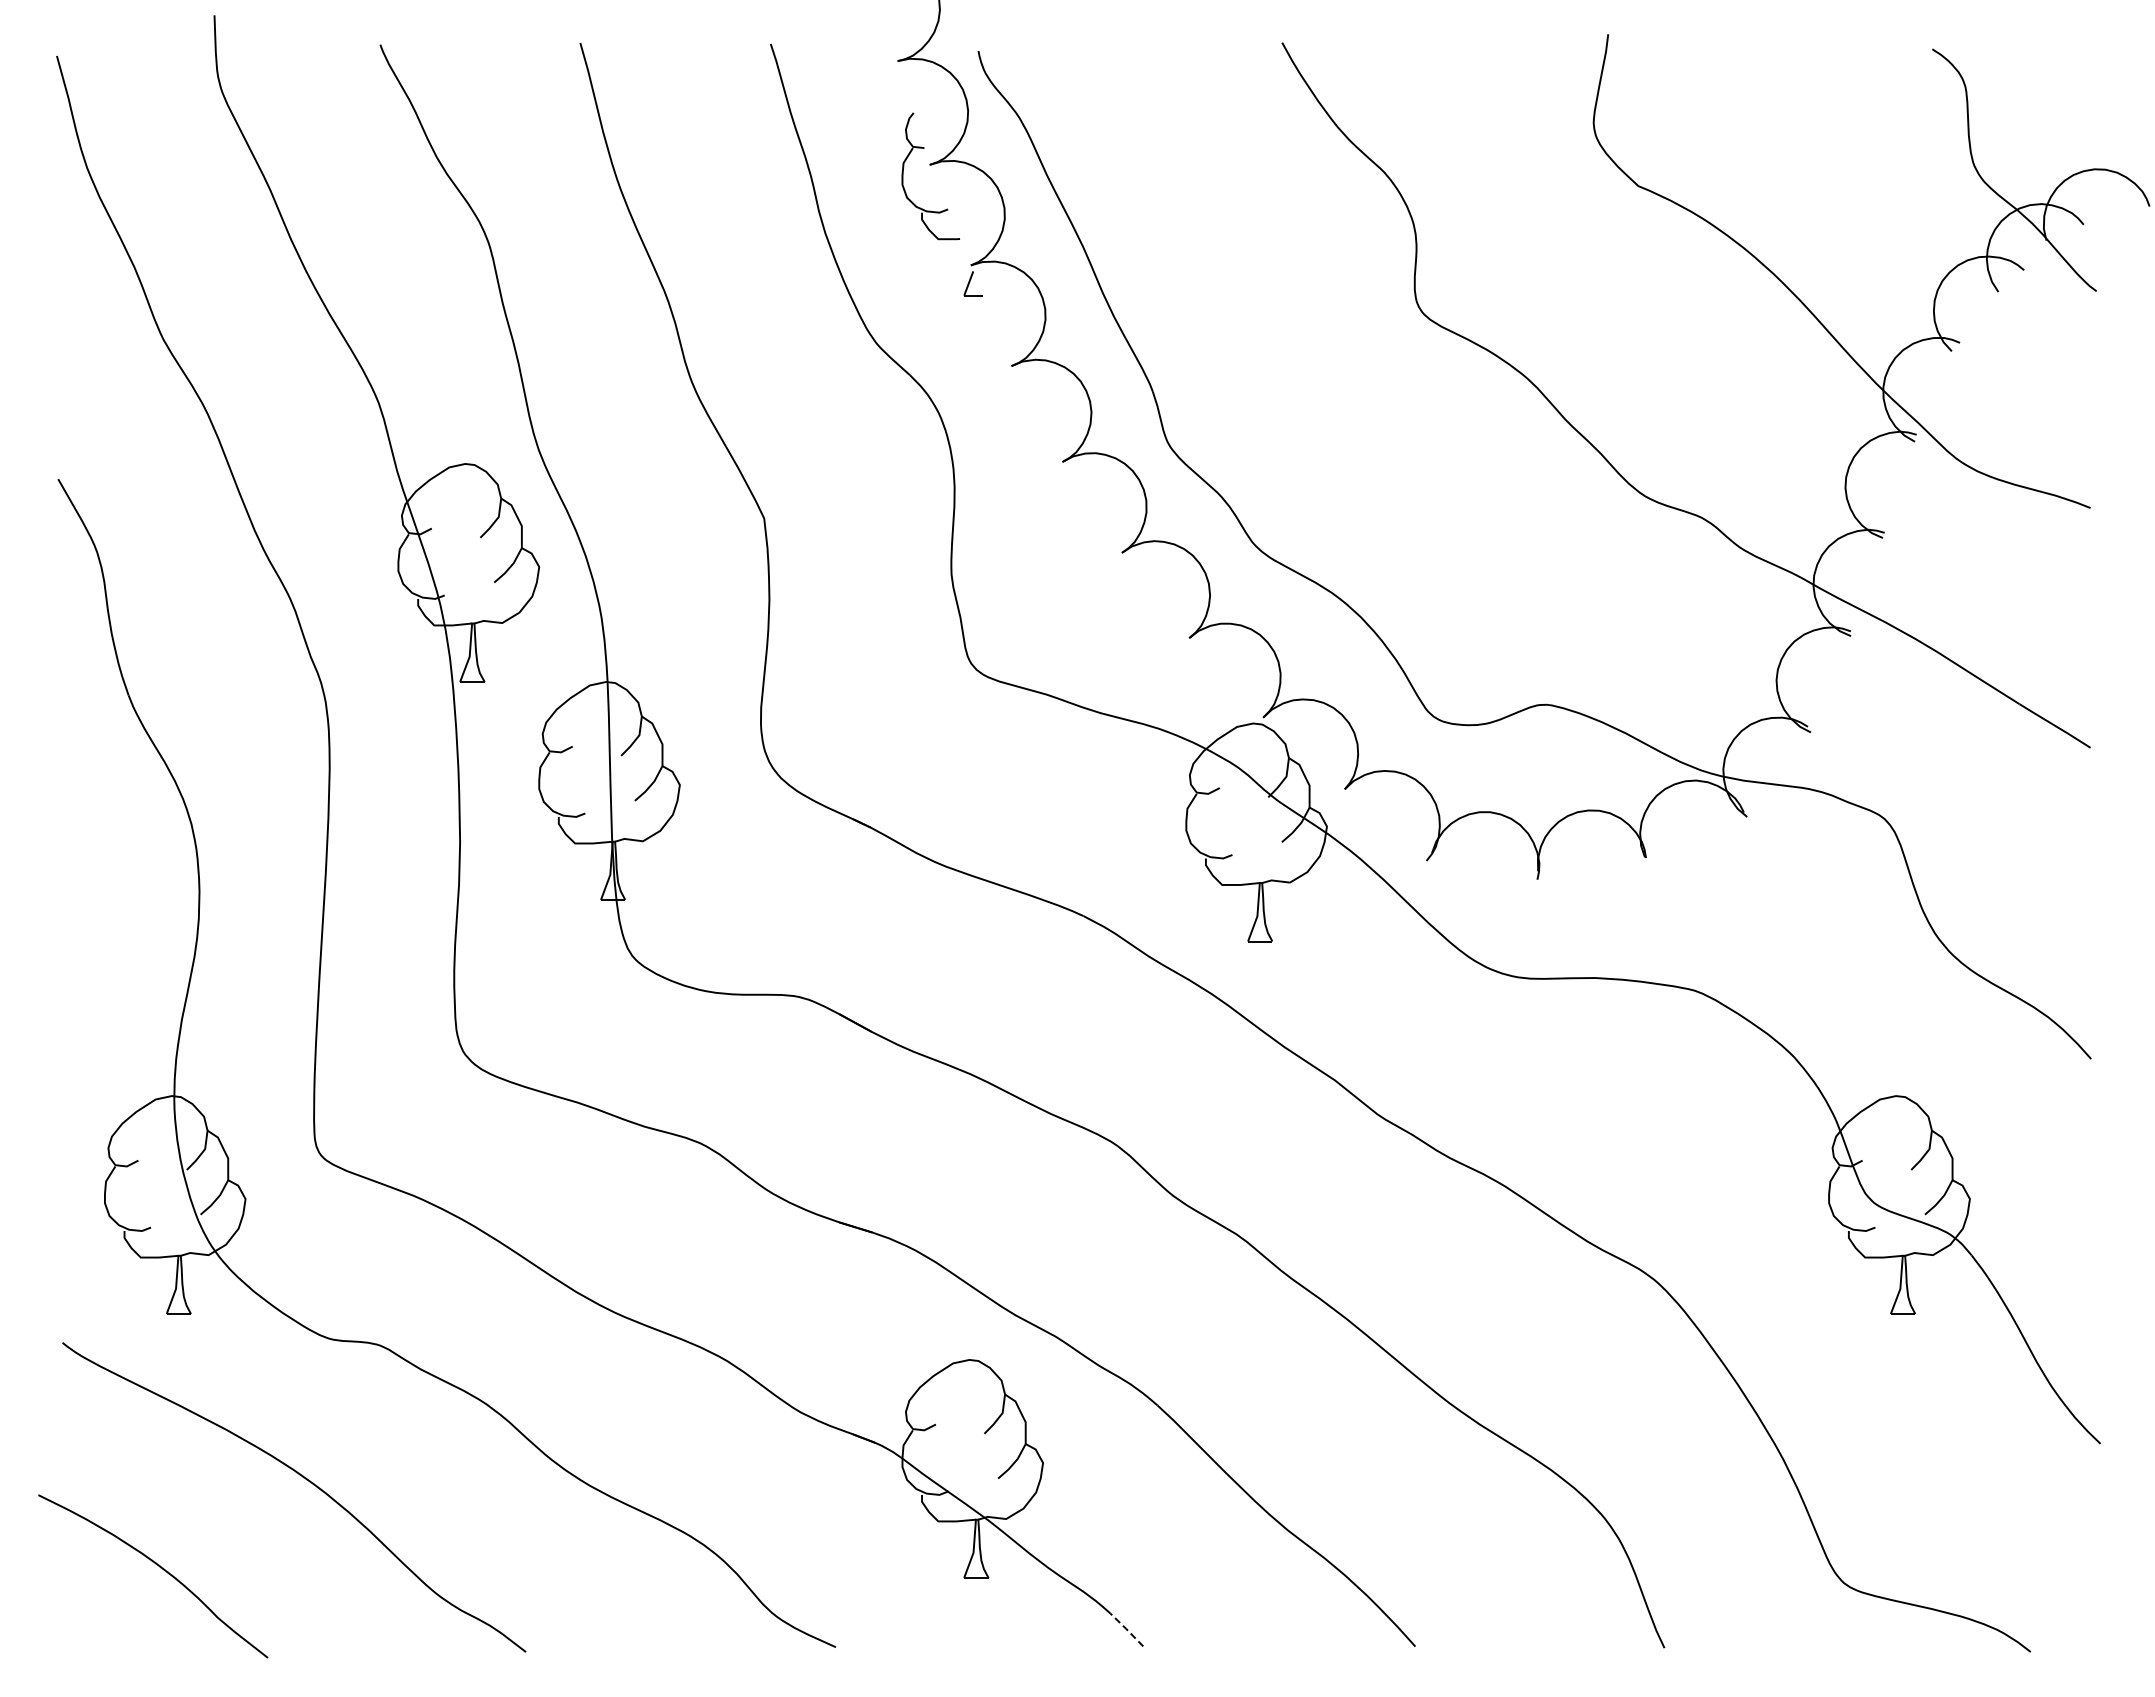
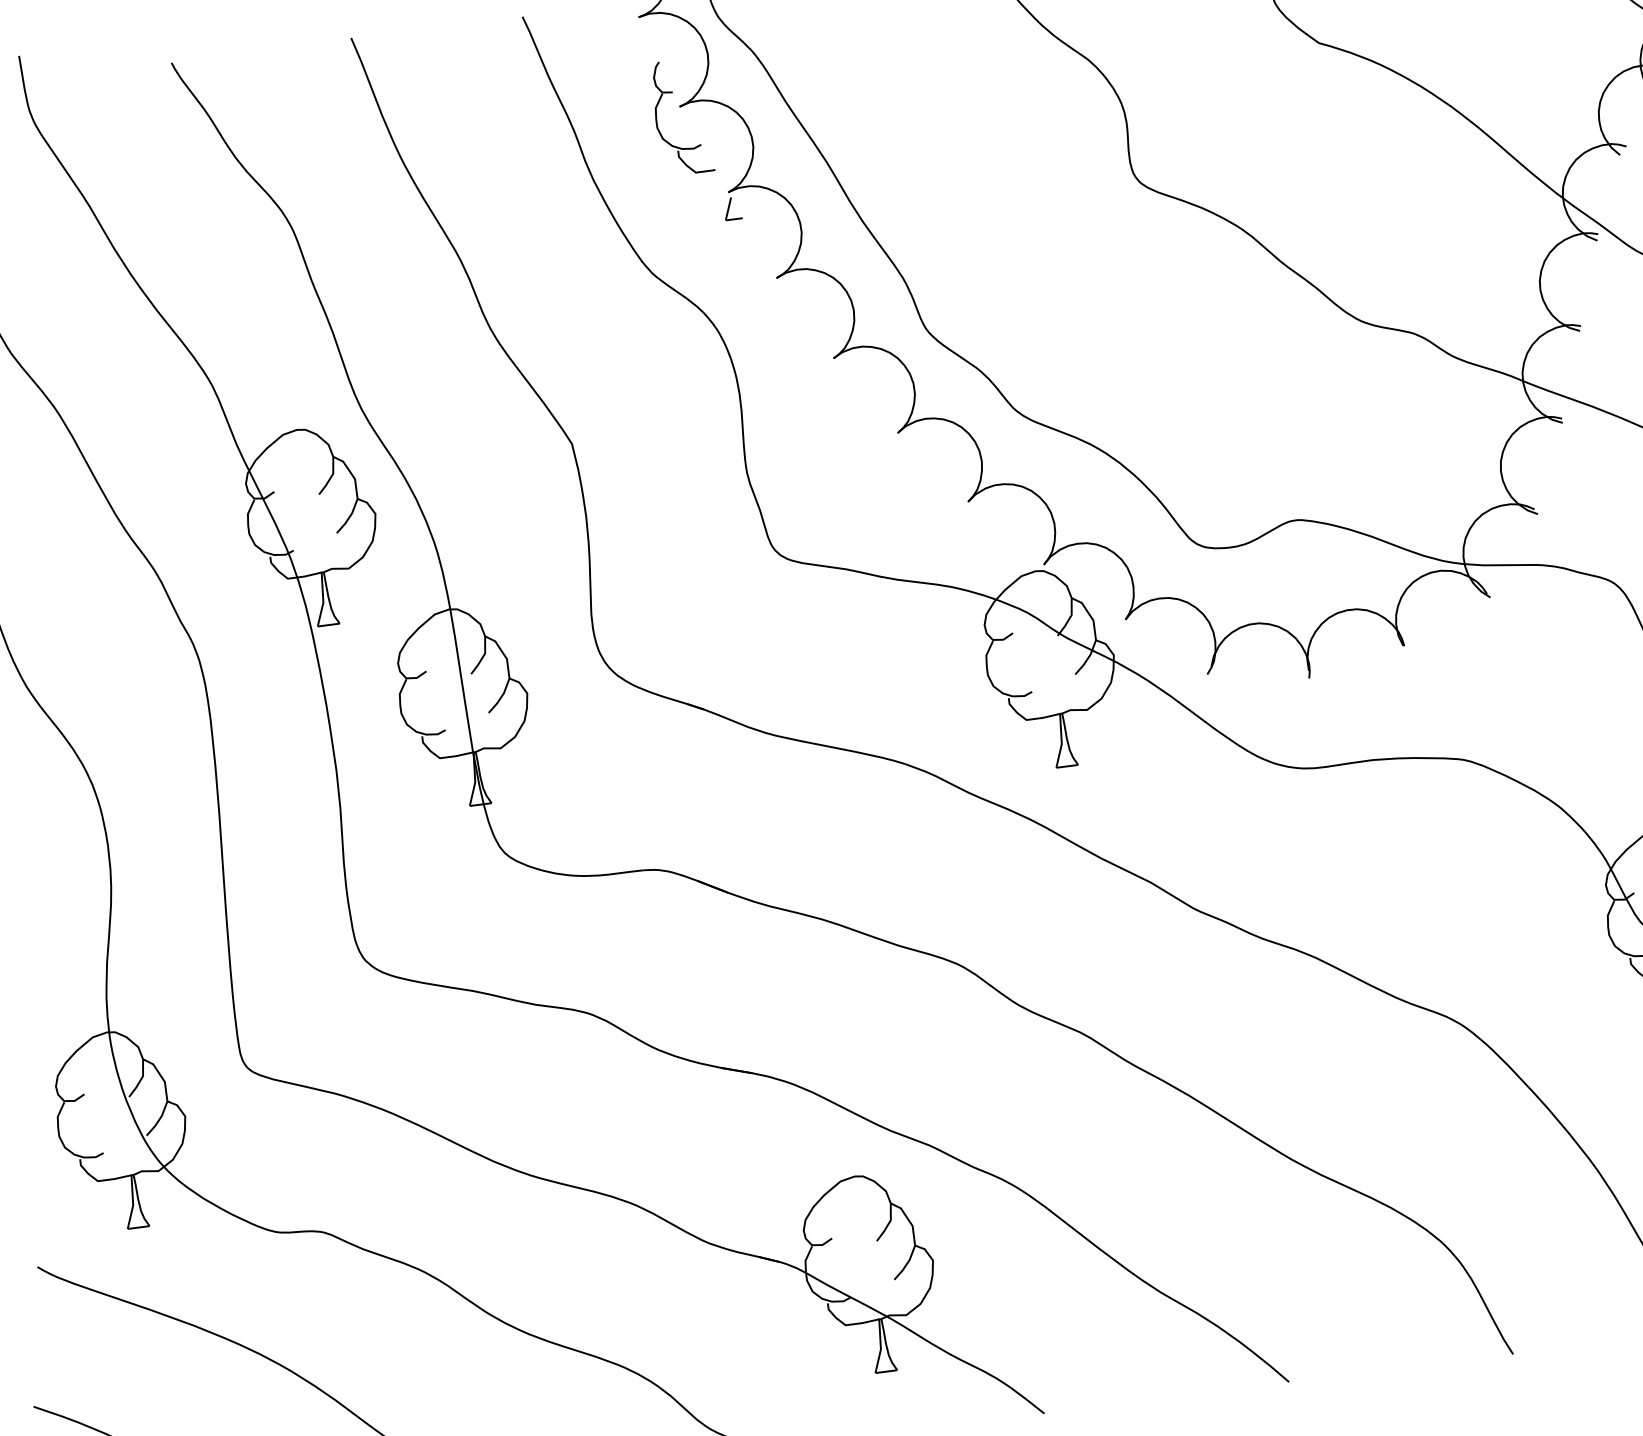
line: (1126, 1629) -> (1027, 1400), dashed -> solid

